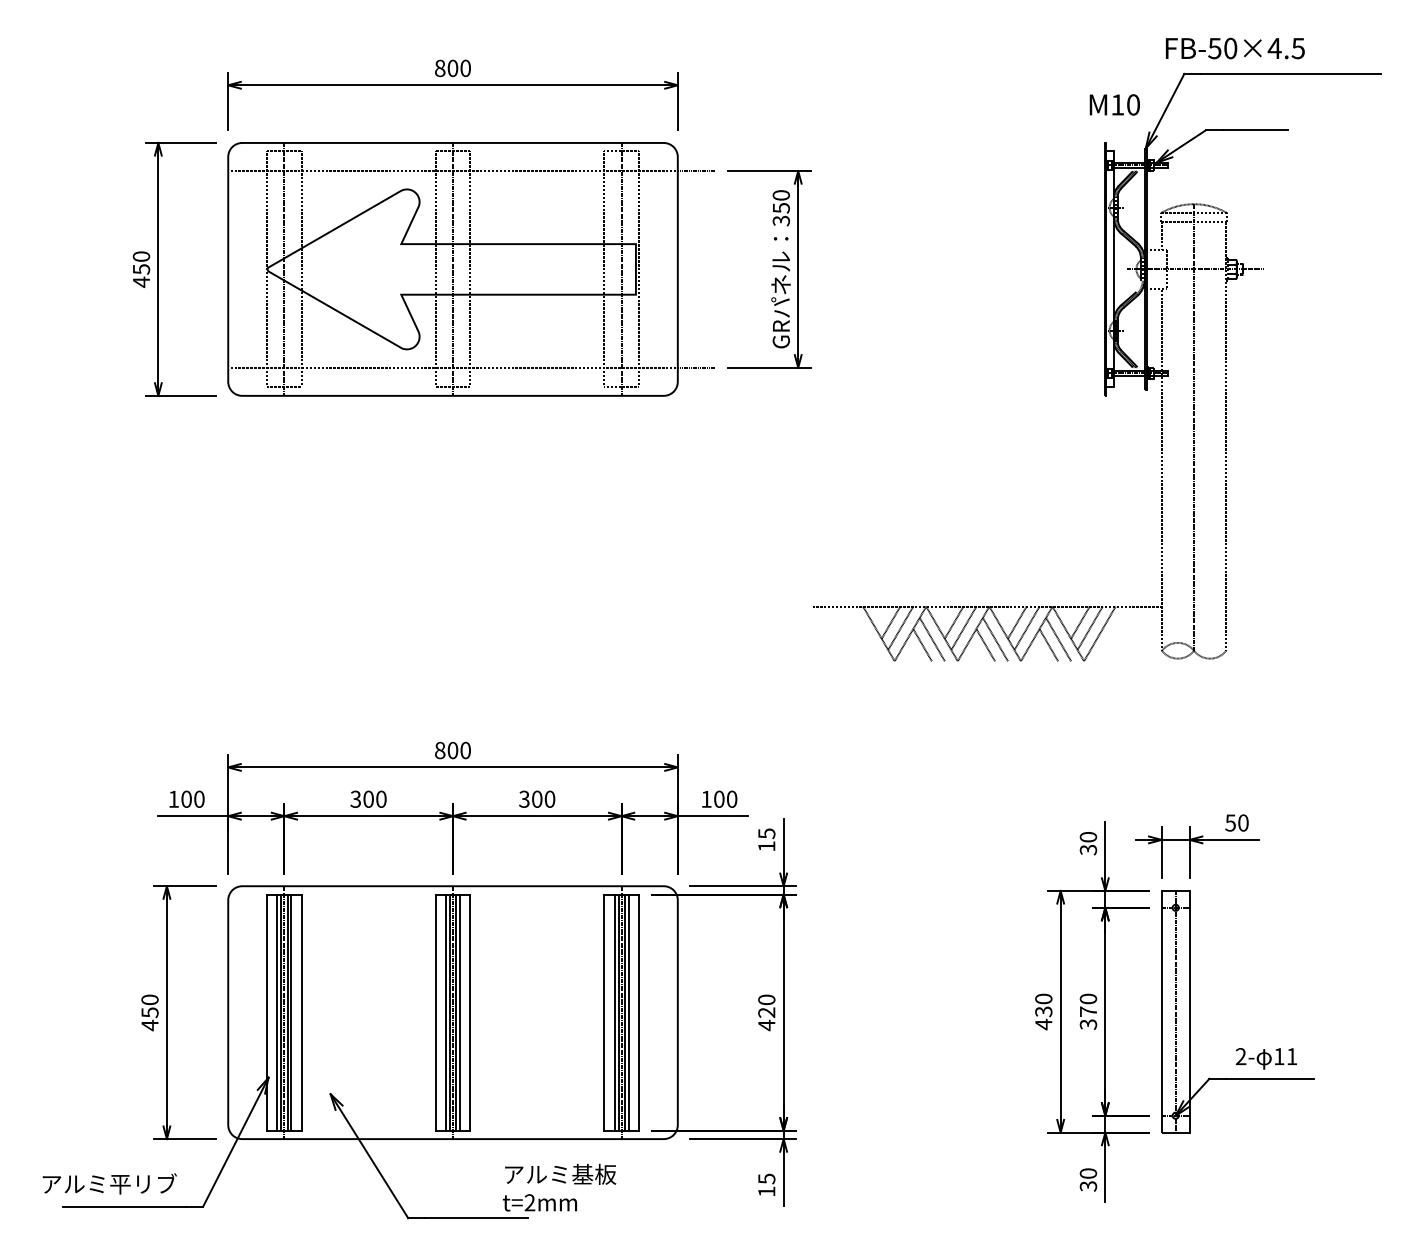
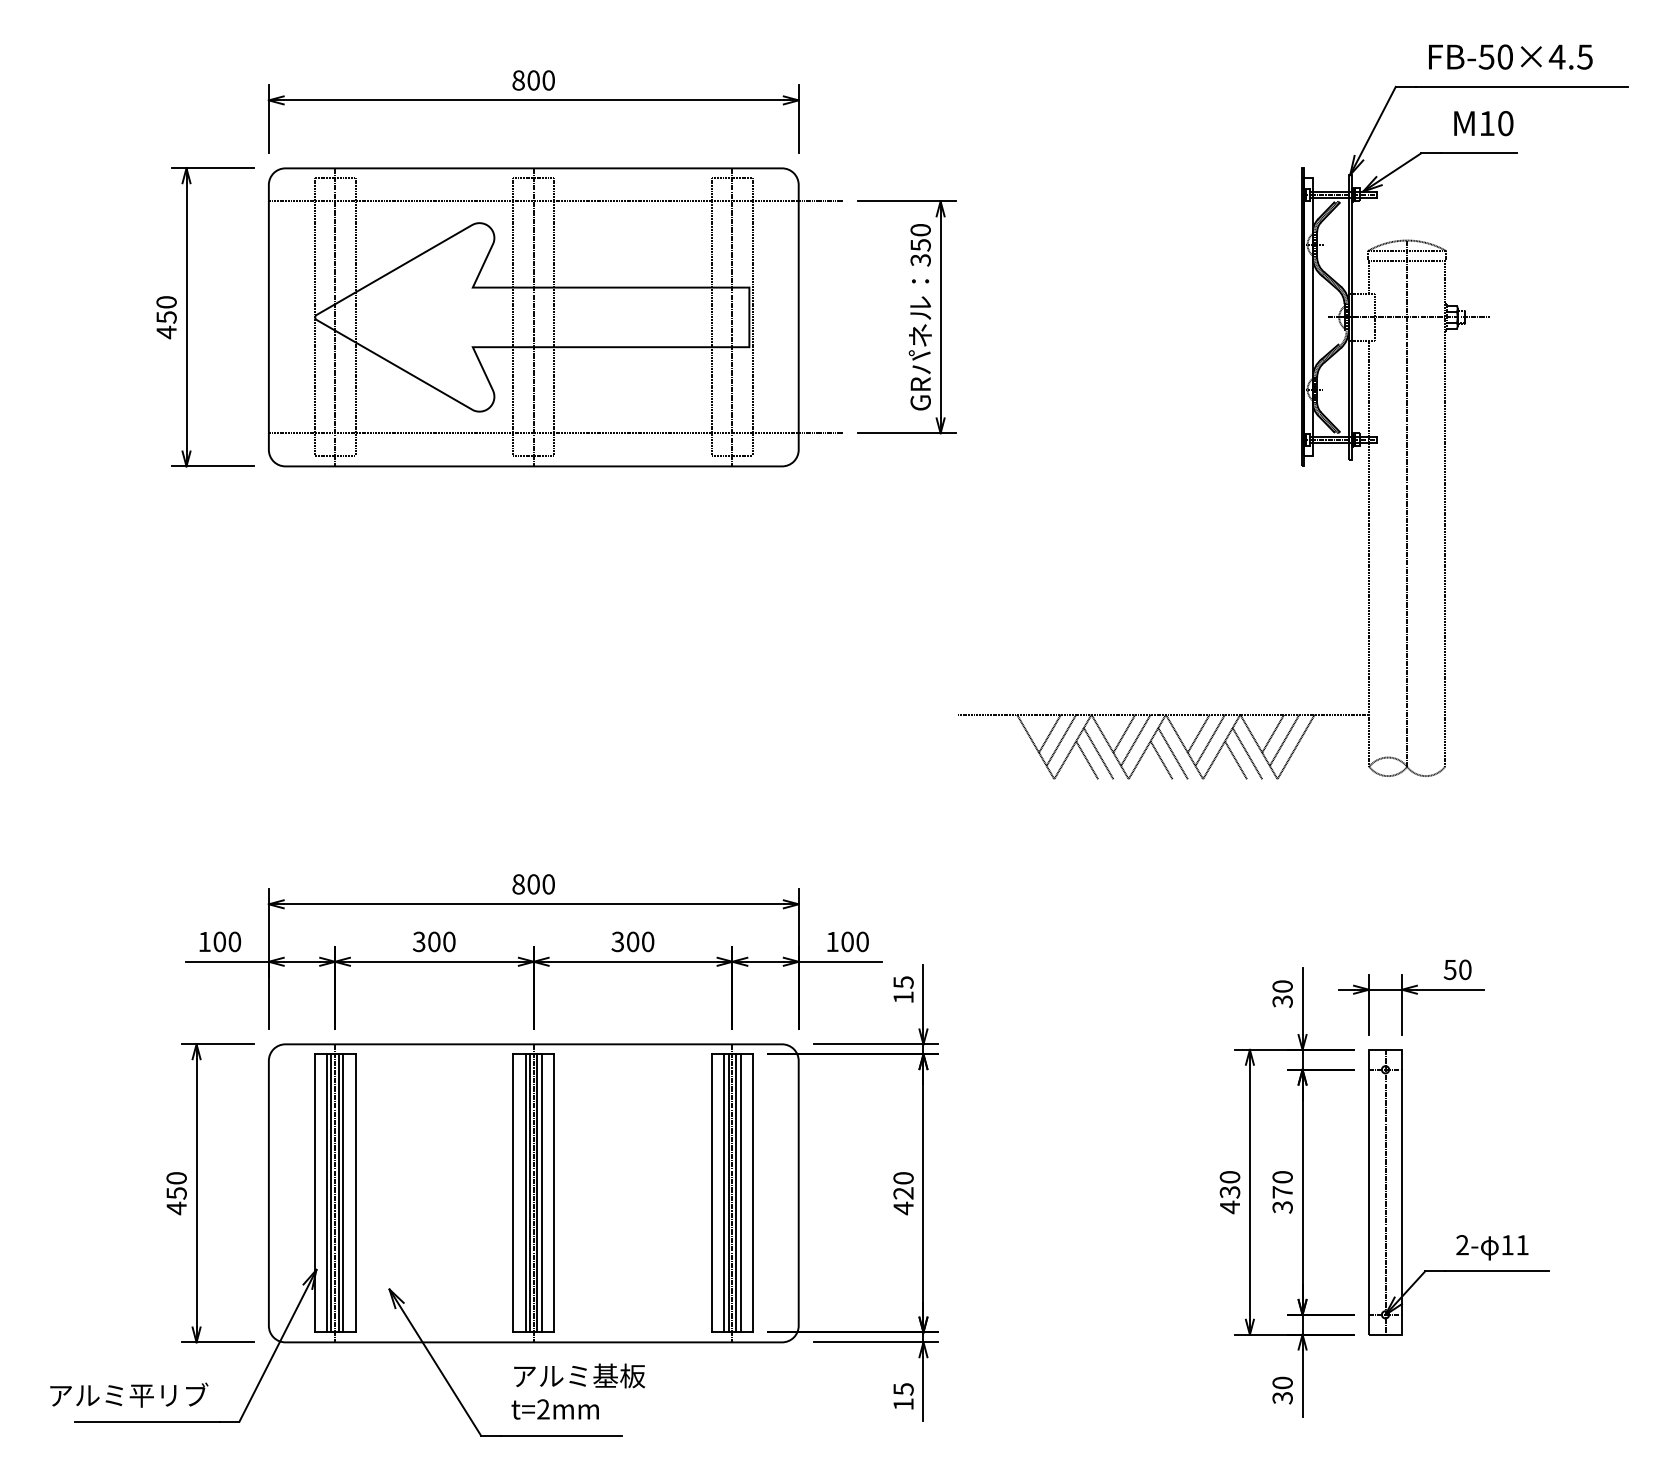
text: (1235, 48) -> (1510, 56), moved
text: (1114, 104) -> (1483, 123), moved
text: (559, 1187) -> (578, 1391), moved

